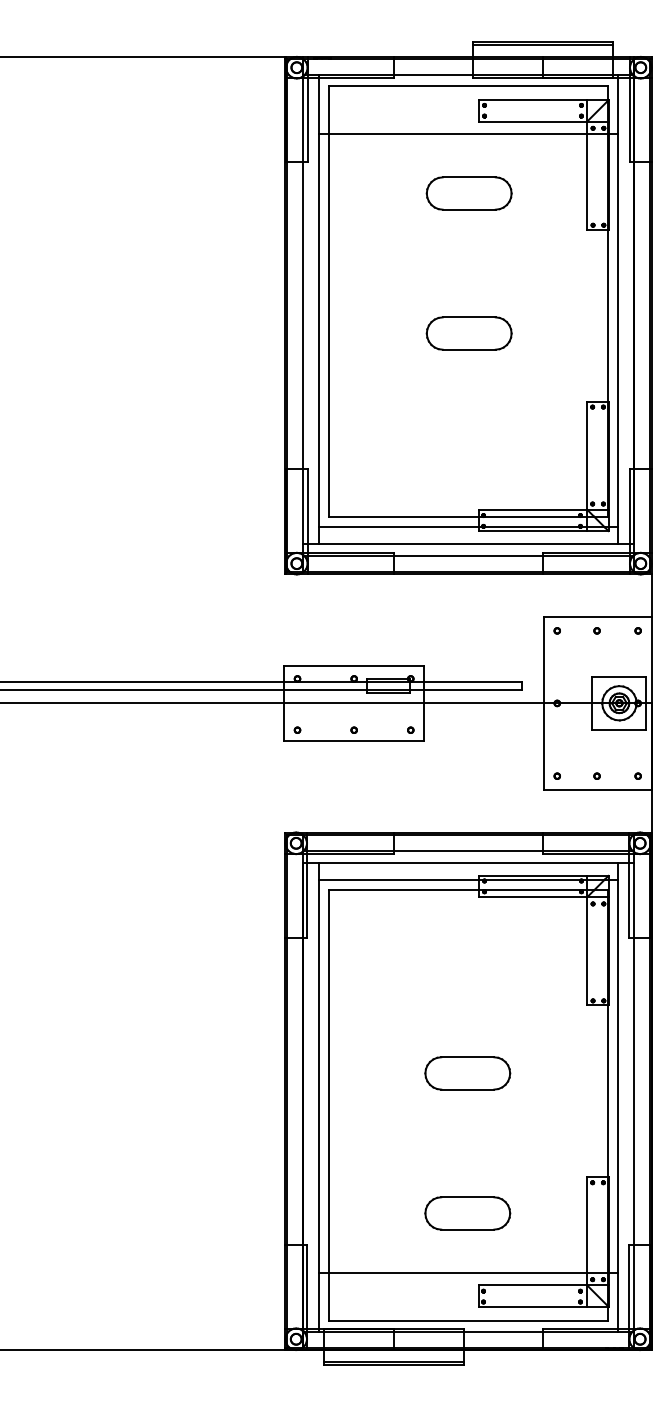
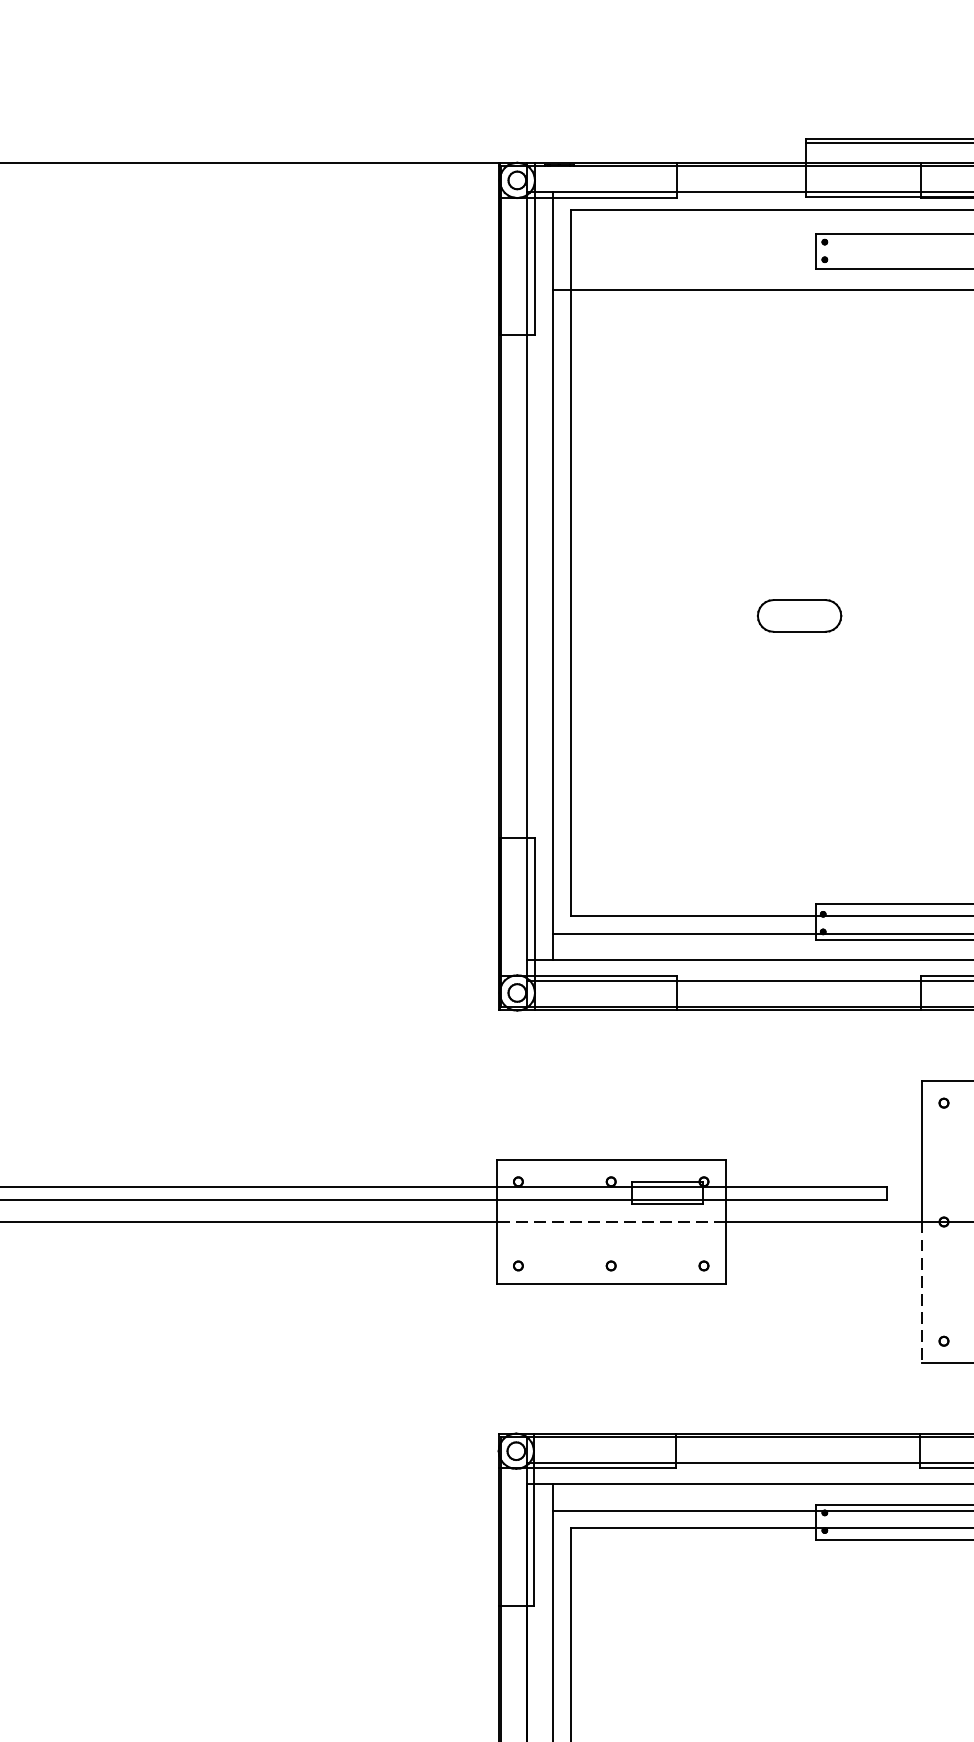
part: (468, 193) -> (798, 386), removed
part: (468, 333) -> (798, 615), size x0.6
line: (353, 703) -> (610, 1222), solid -> dashed
line: (543, 747) -> (921, 1294), solid -> dashed

